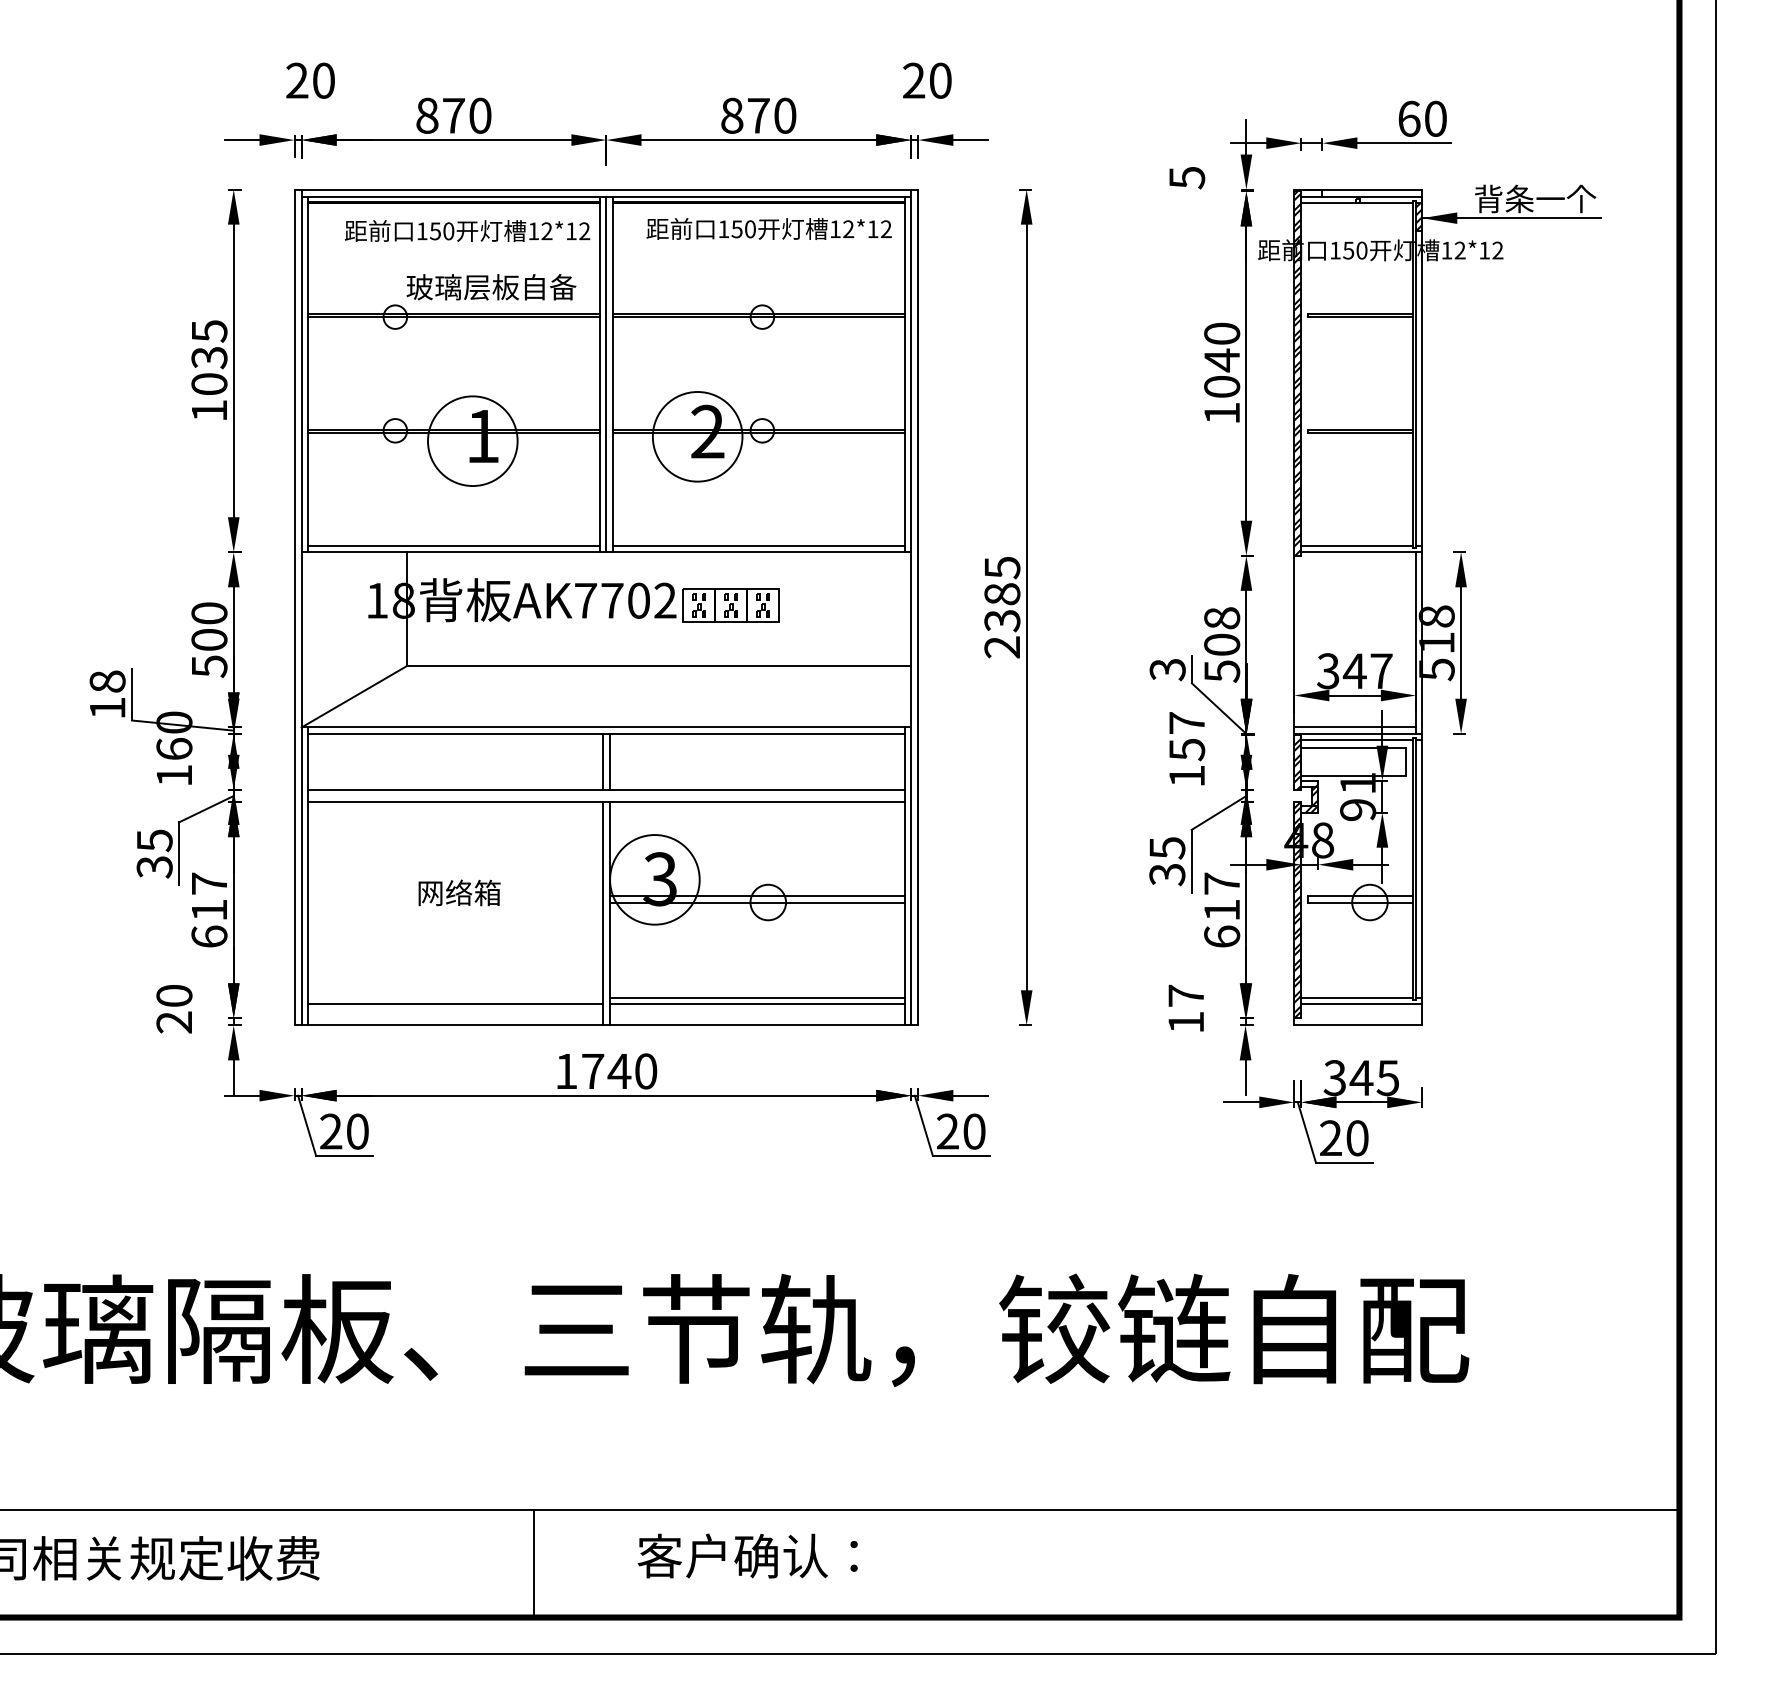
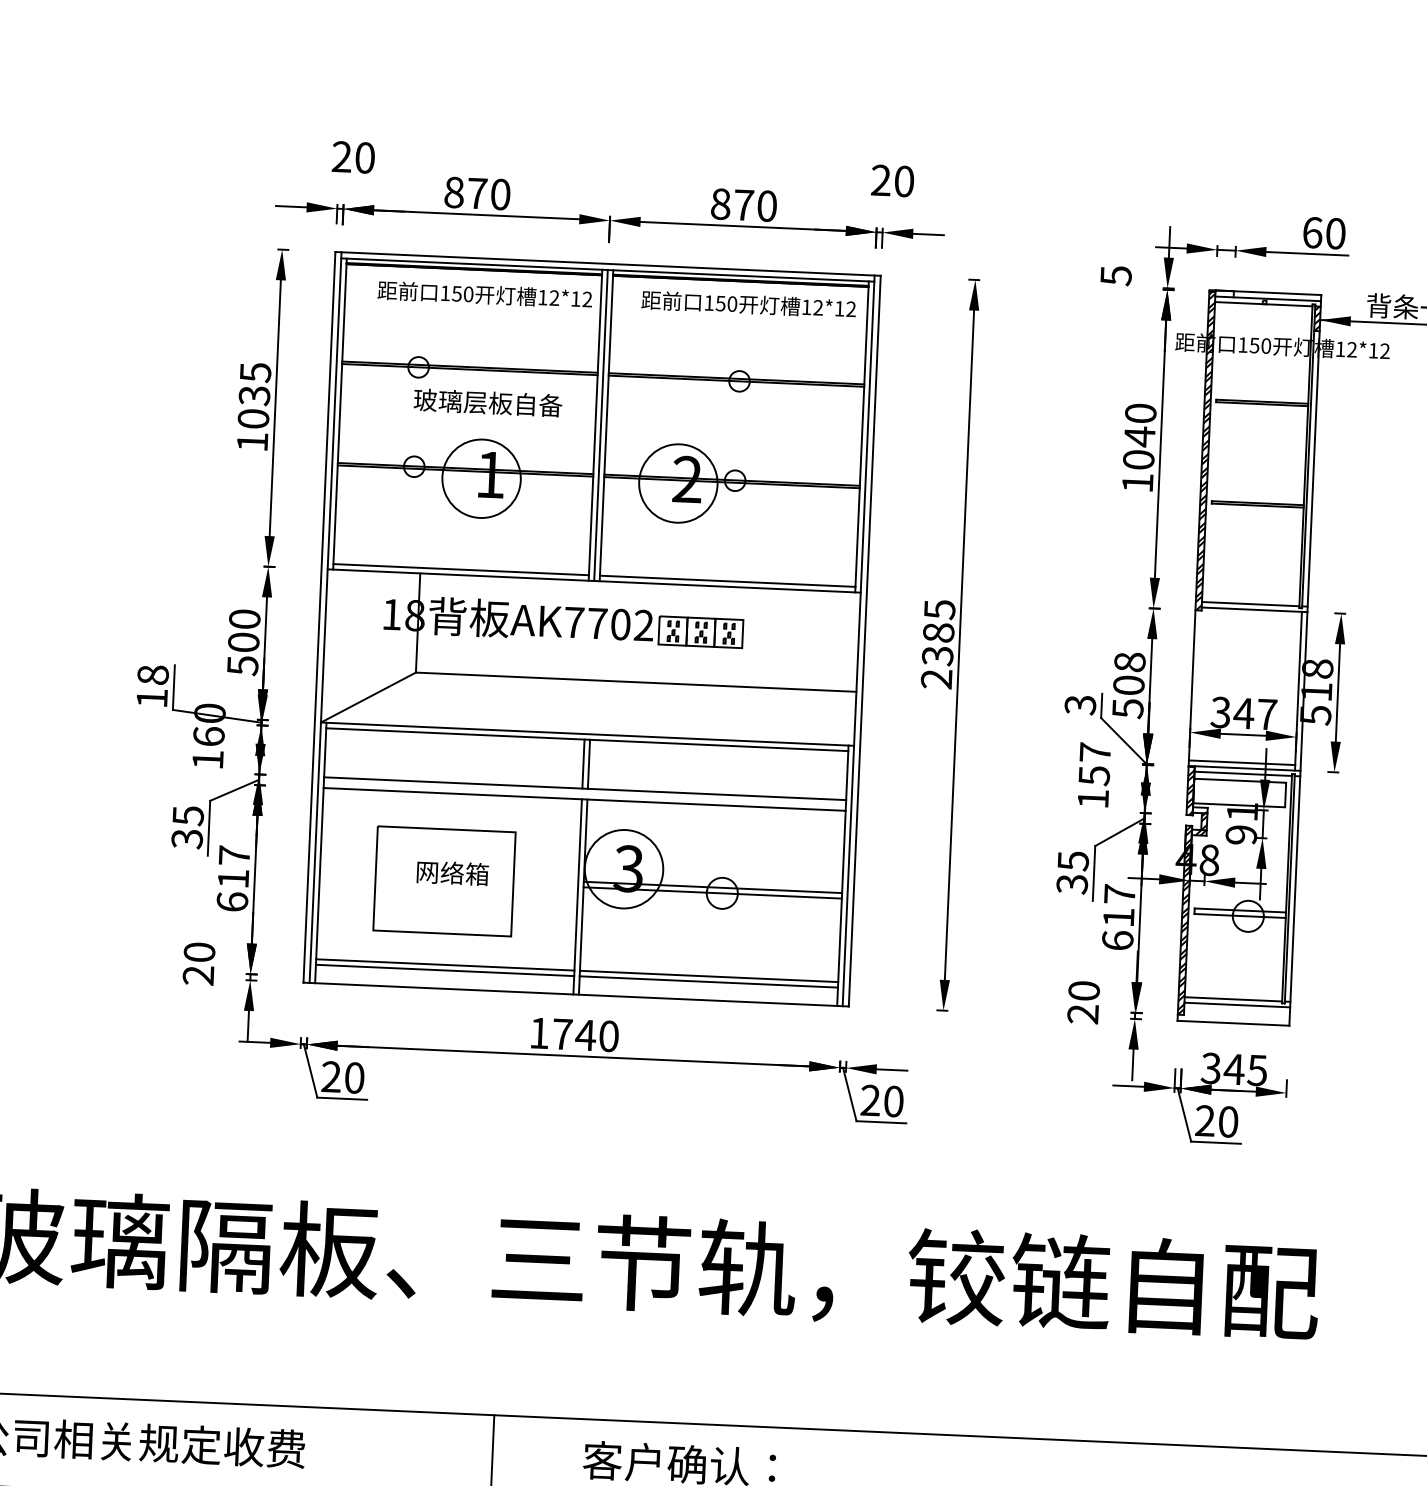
text: (491, 287) -> (488, 403), moved
part: (450, 902) -> (444, 881), added
line: (455, 998) -> (445, 965), added
text: (1186, 1008) -> (1083, 1001), 17 -> 20

